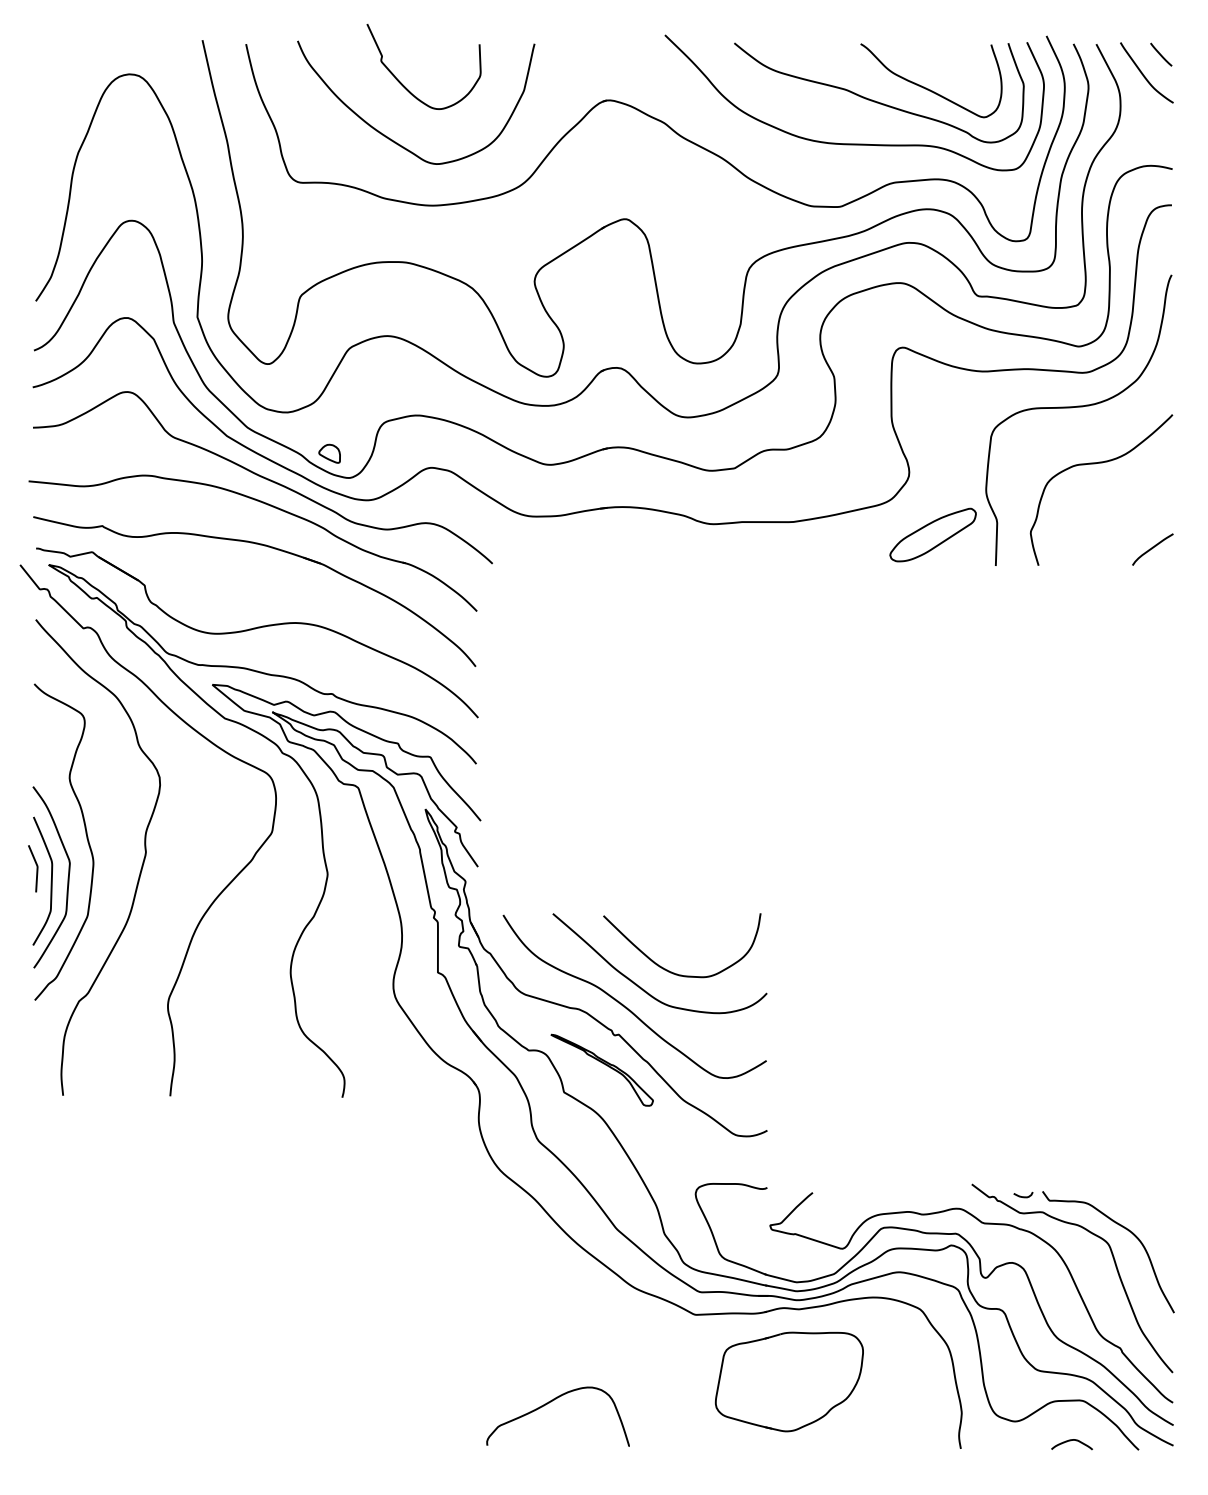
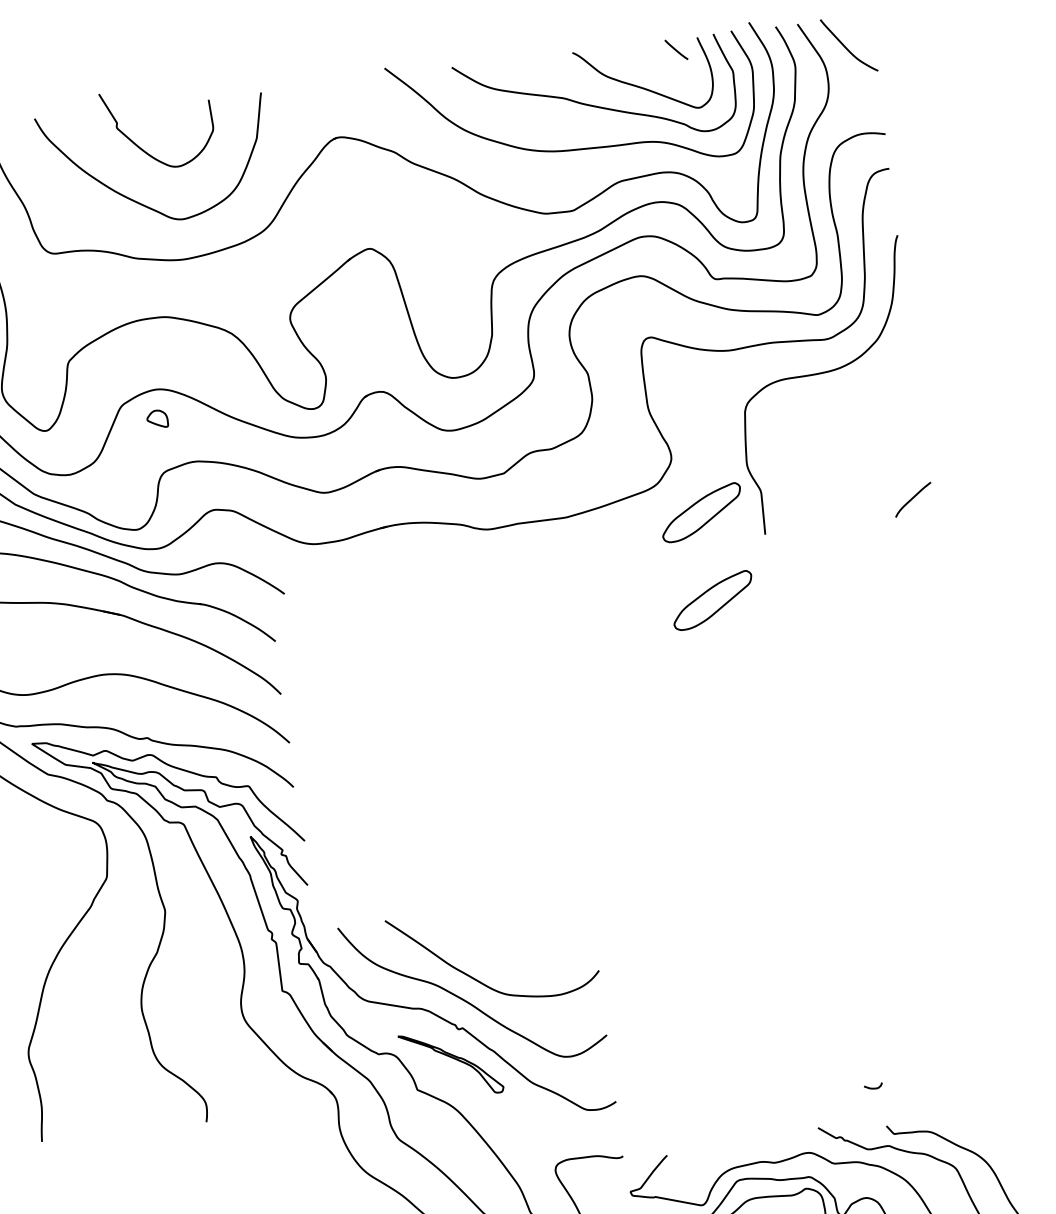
line: (1161, 54) -> (676, 49), moved
part: (329, 453) -> (157, 418), moved
curve: (1095, 464) -> (848, 425), removed
part: (932, 626) -> (712, 600), added
curve: (674, 972) -> (508, 962), removed
curve: (1023, 1196) -> (873, 1087), moved

